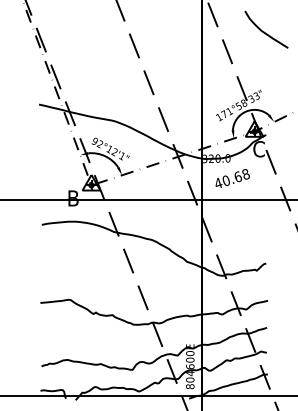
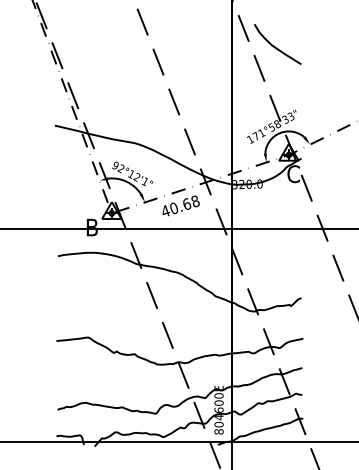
curve: (264, 31) -> (275, 46), moved
text: (232, 178) -> (180, 205), moved

